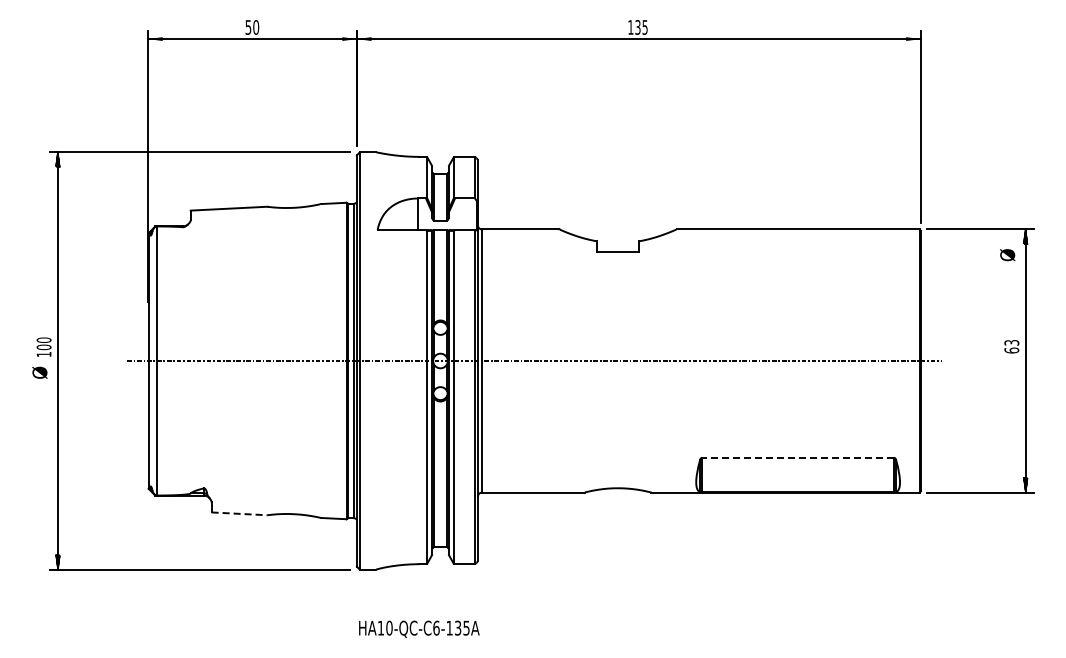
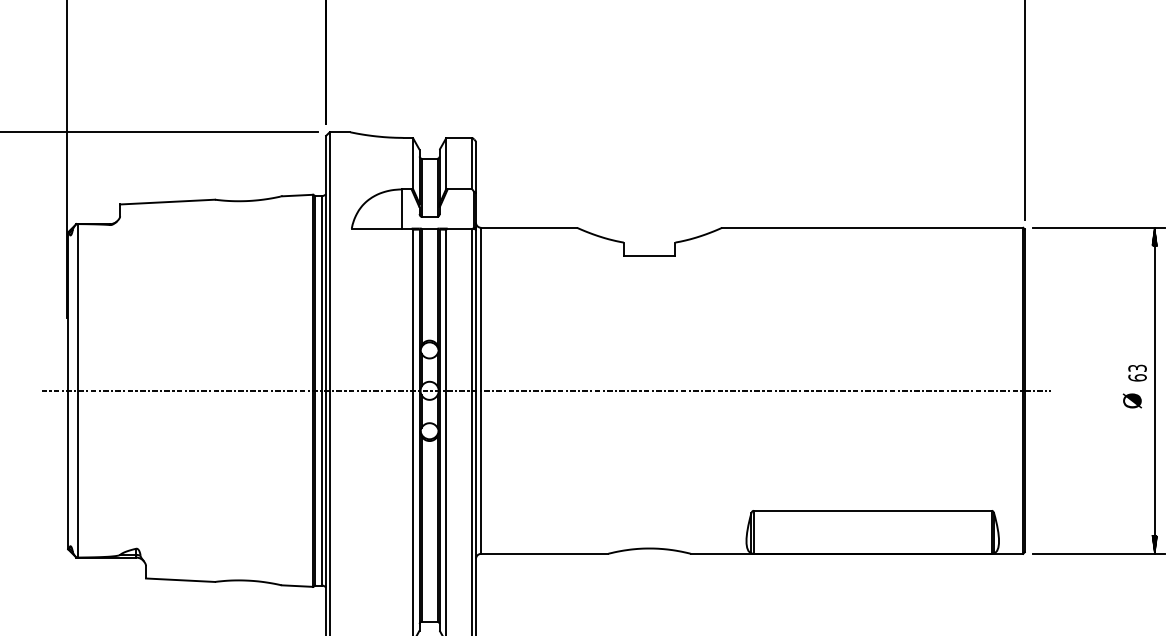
text: (1007, 255) -> (1132, 401), moved
line: (797, 457) -> (871, 510), dashed -> solid
line: (239, 513) -> (180, 579), dashed -> solid

